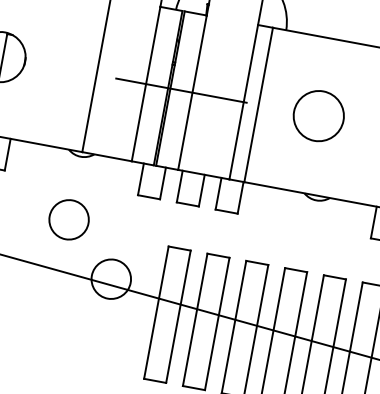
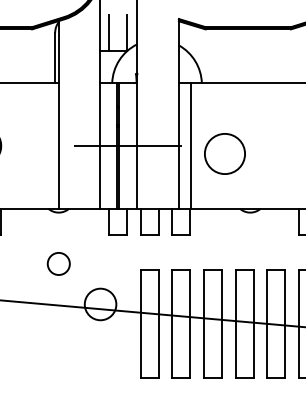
circle: (318, 115) -> (224, 153), moved
circle: (68, 219) -> (58, 263), size x0.7

